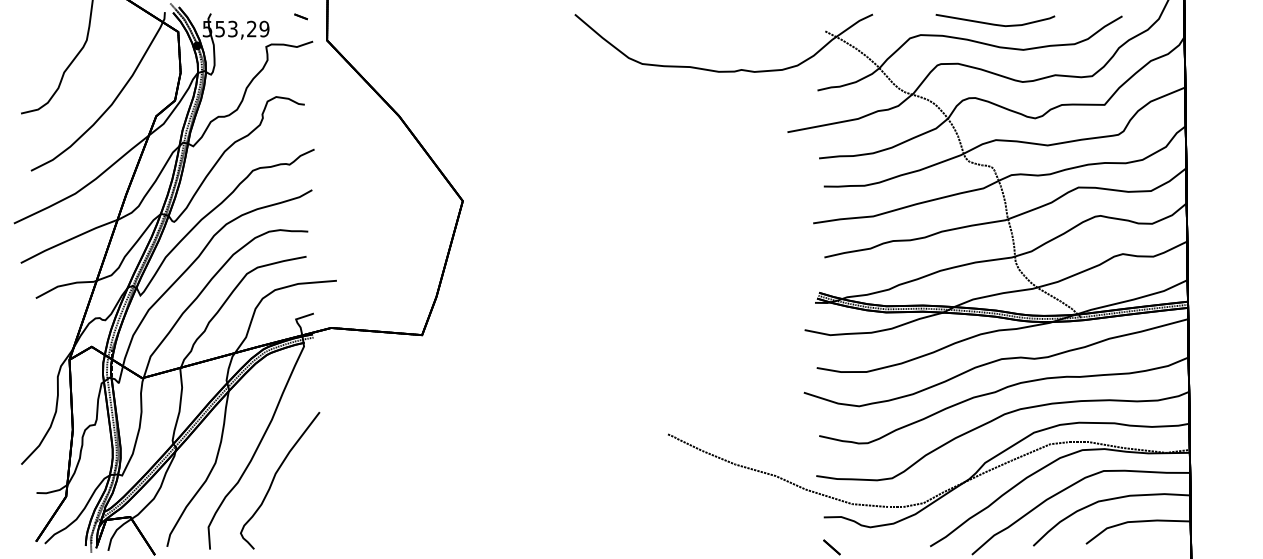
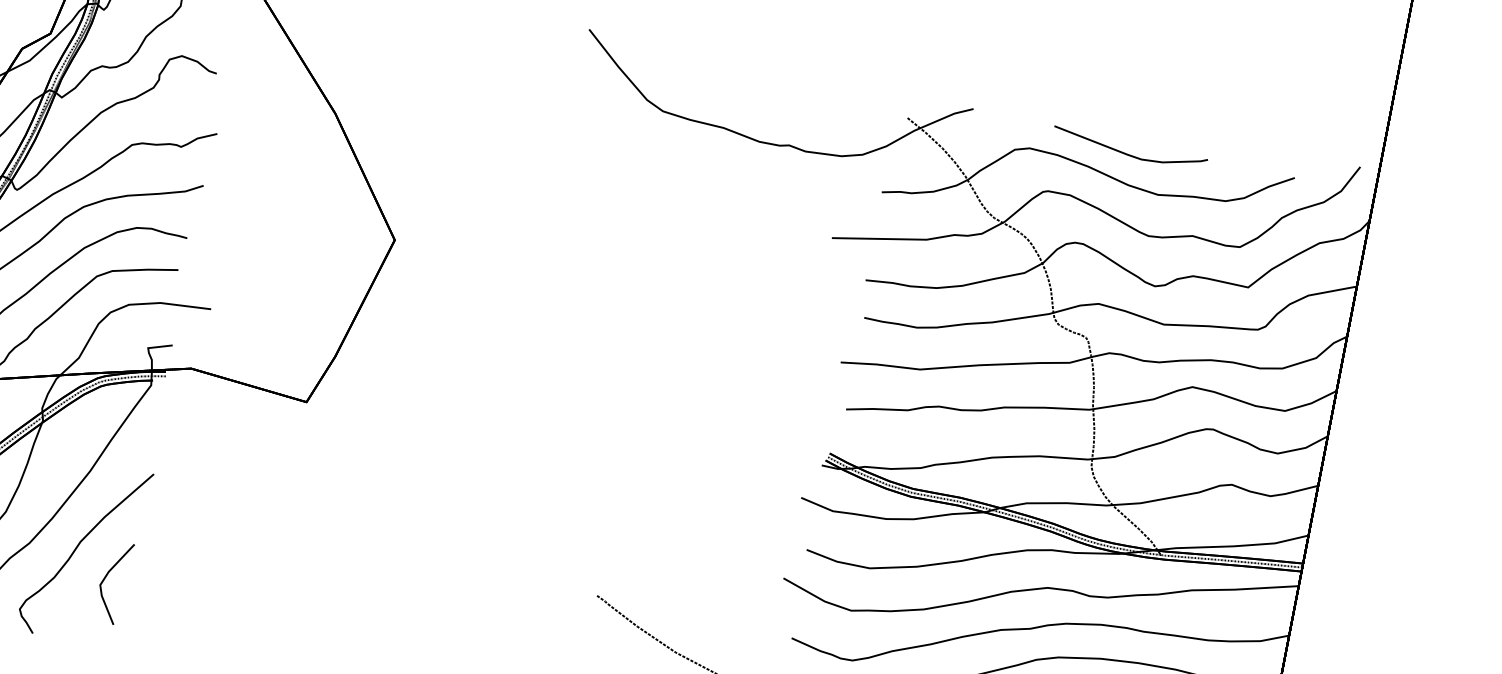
part: (300, 496) -> (106, 577), added

